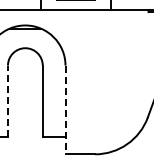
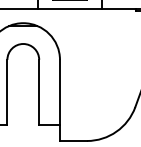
line: (7, 101) -> (6, 92), dashed -> solid
line: (65, 110) -> (59, 100), dashed -> solid

